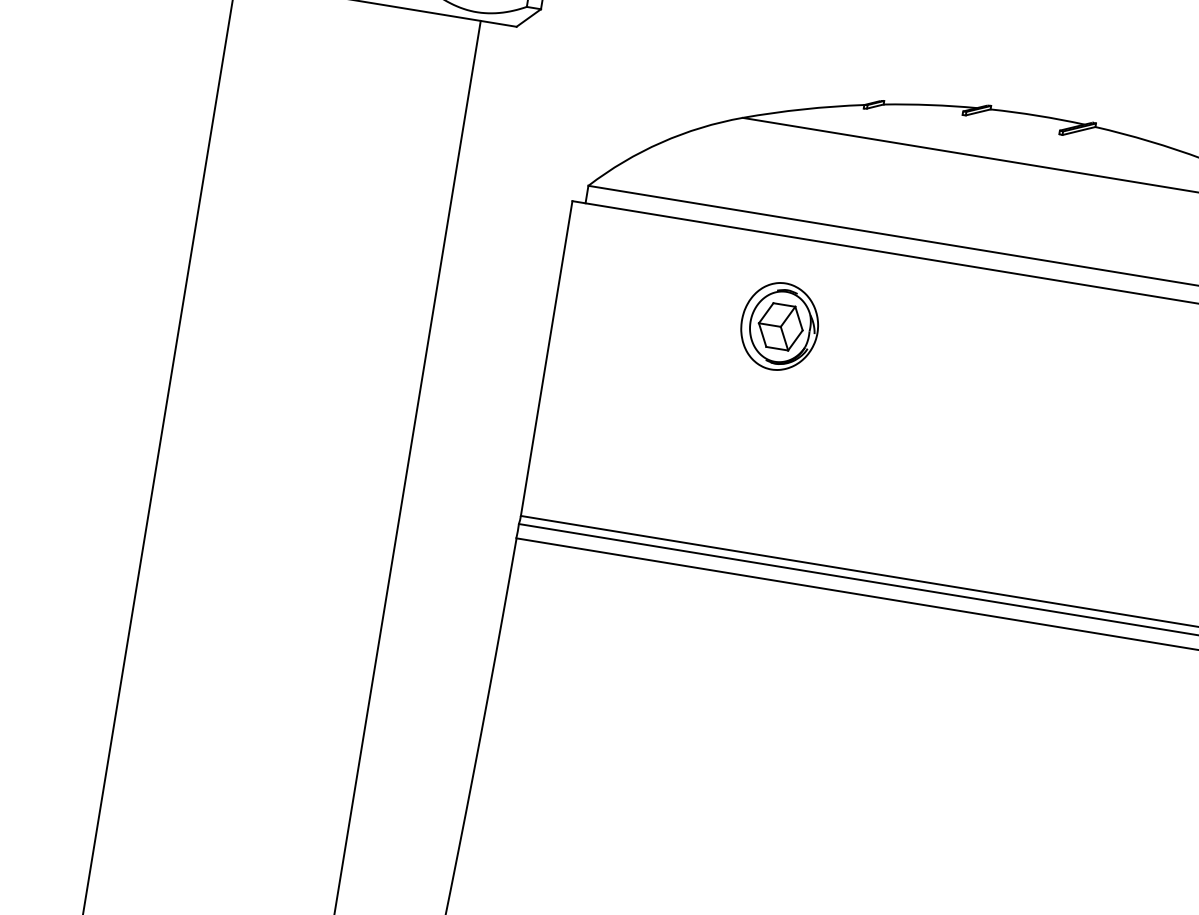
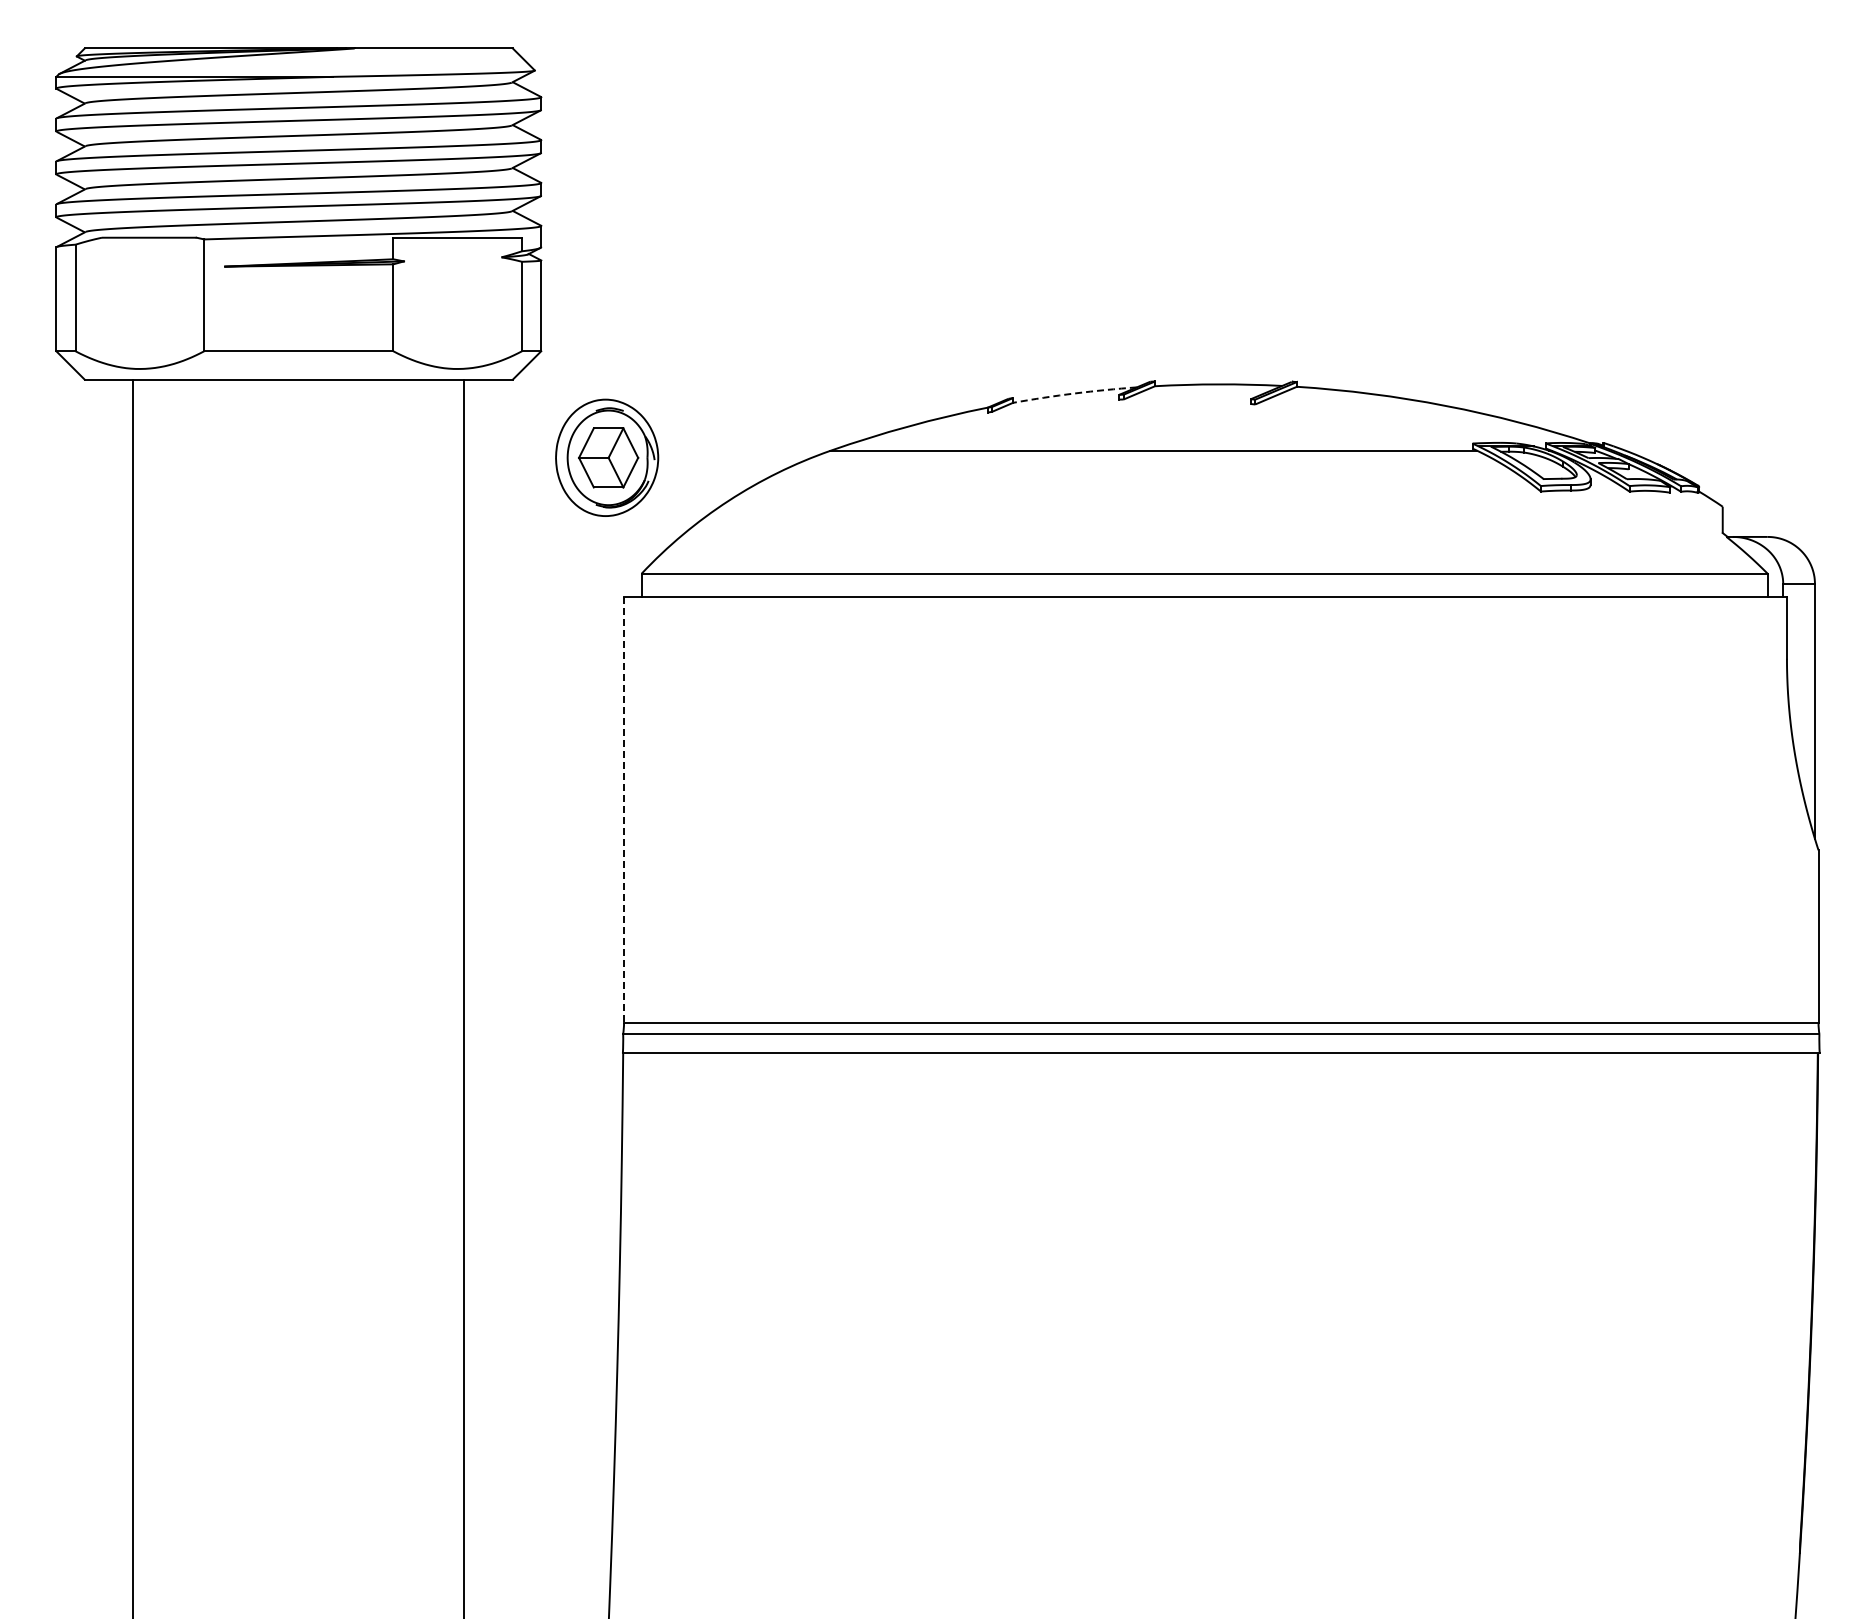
arc: (930, 105) -> (1074, 393), solid -> dashed
part: (780, 326) -> (607, 457), moved
line: (546, 358) -> (624, 810), solid -> dashed

